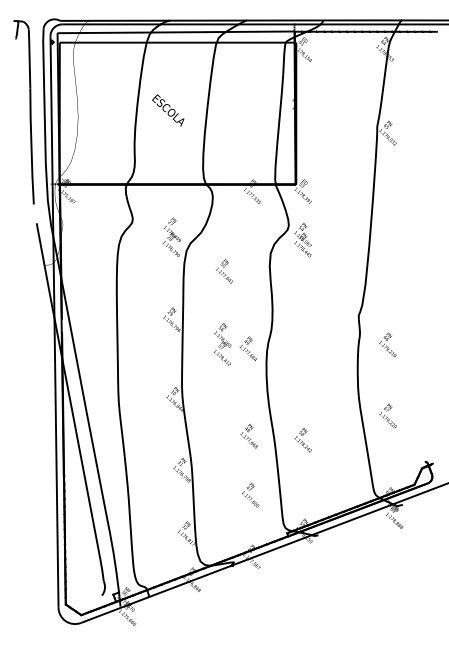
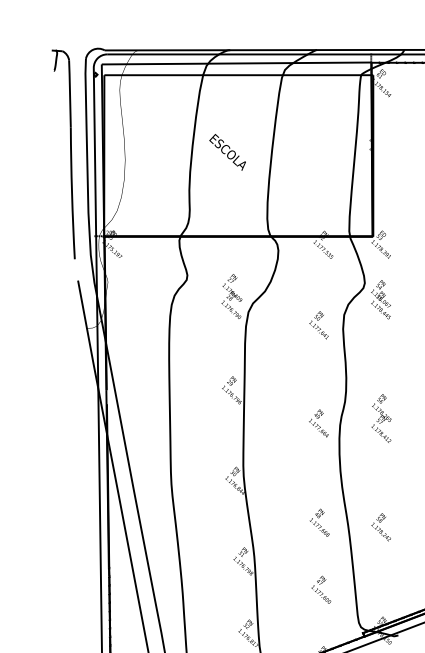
text: (224, 271) -> (318, 325), moved
text: (222, 344) -> (381, 418), moved

